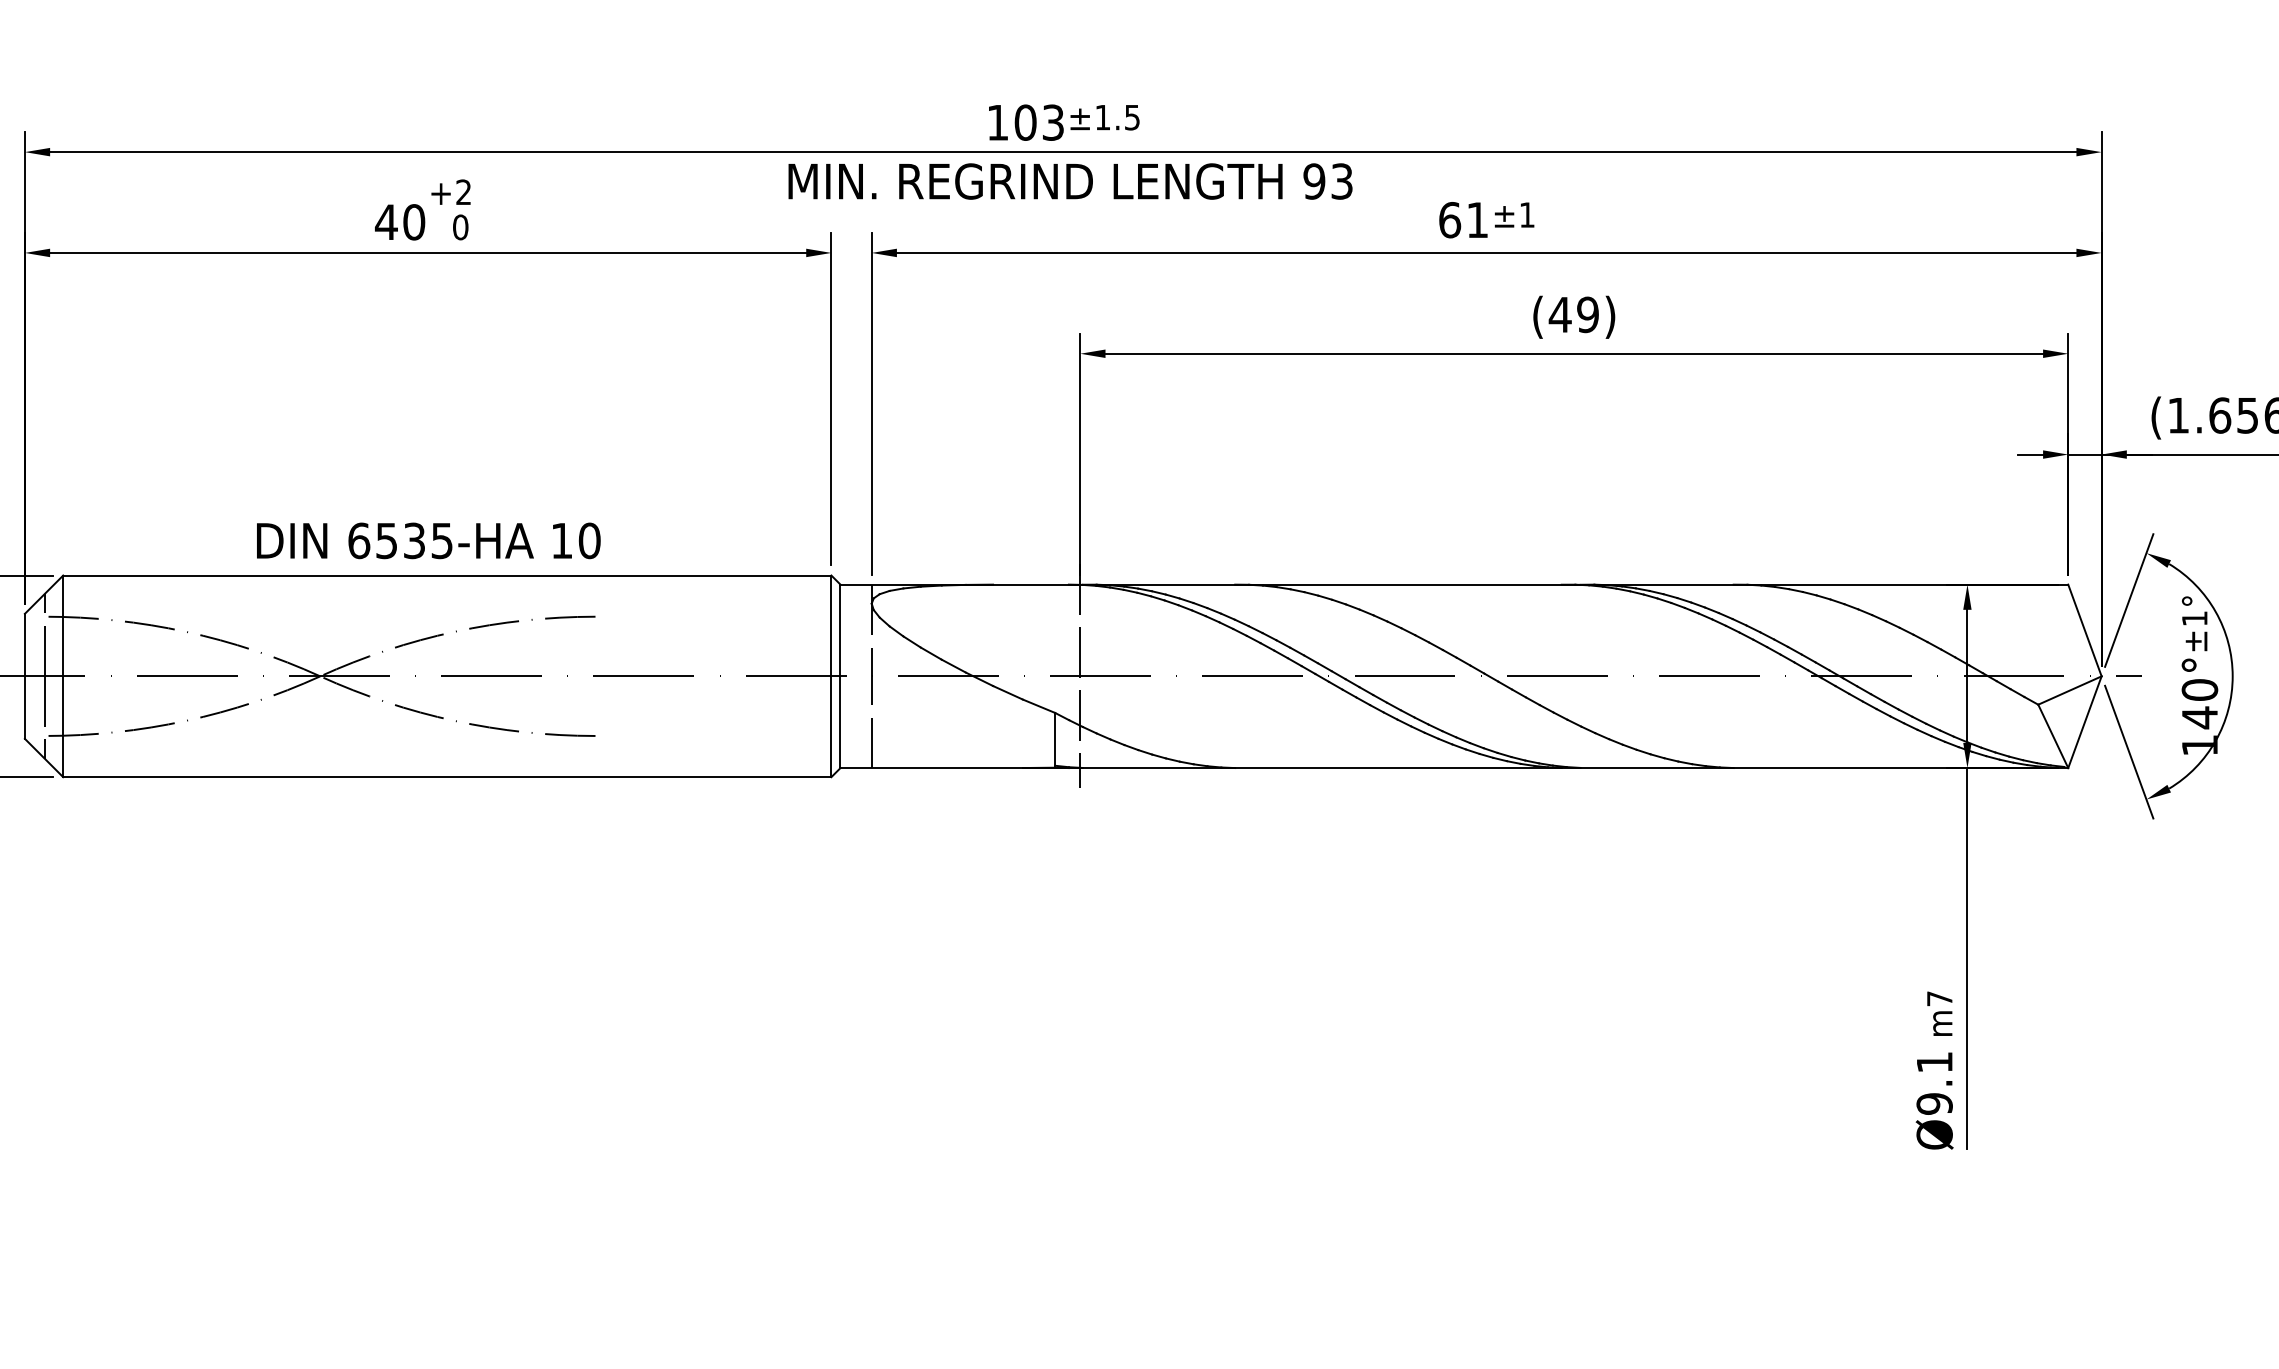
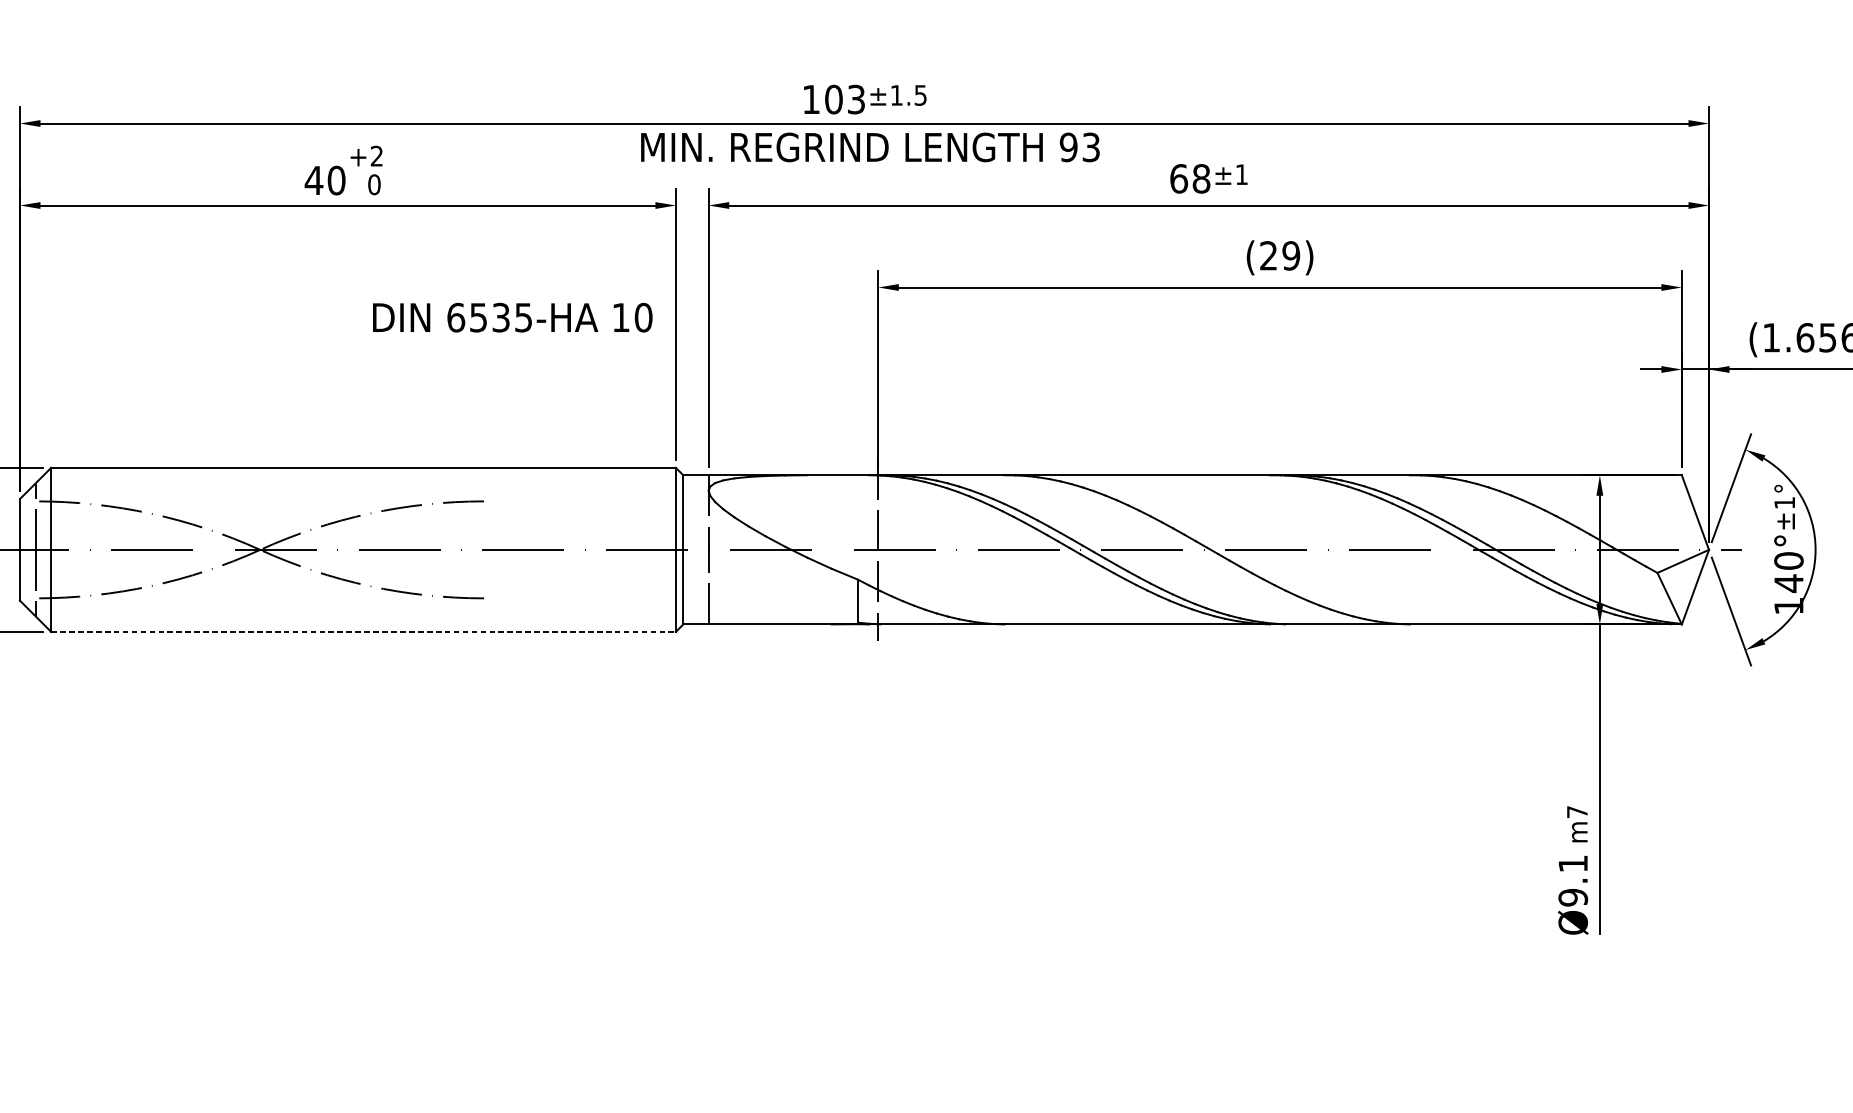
text: (1477, 220) -> (1201, 179), 61 -> 68
text: (1559, 314) -> (1268, 255), (49) -> (29)
text: (428, 540) -> (512, 317), moved
line: (447, 777) -> (363, 632), solid -> dashed

